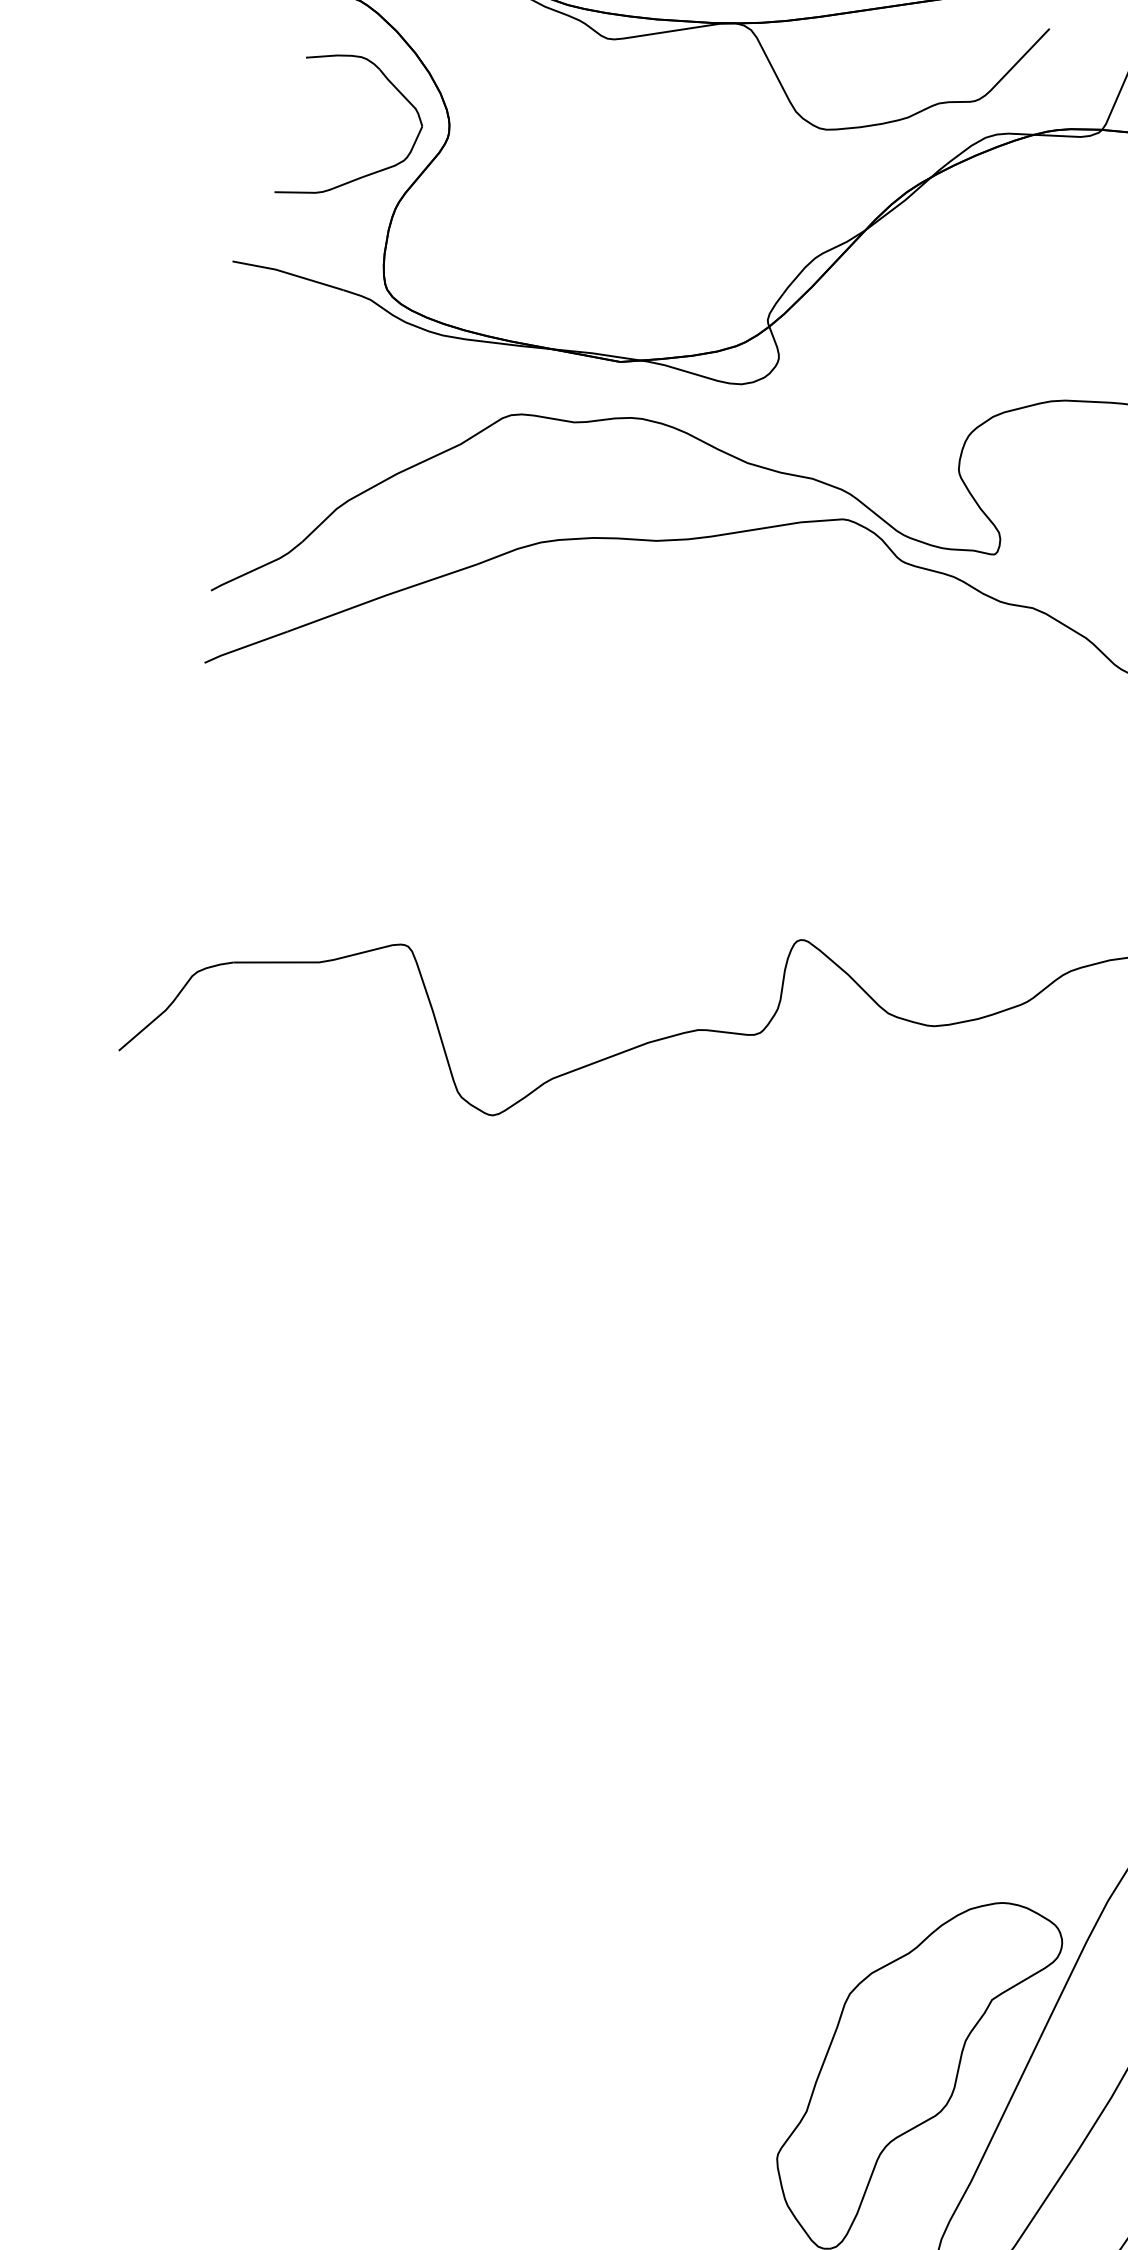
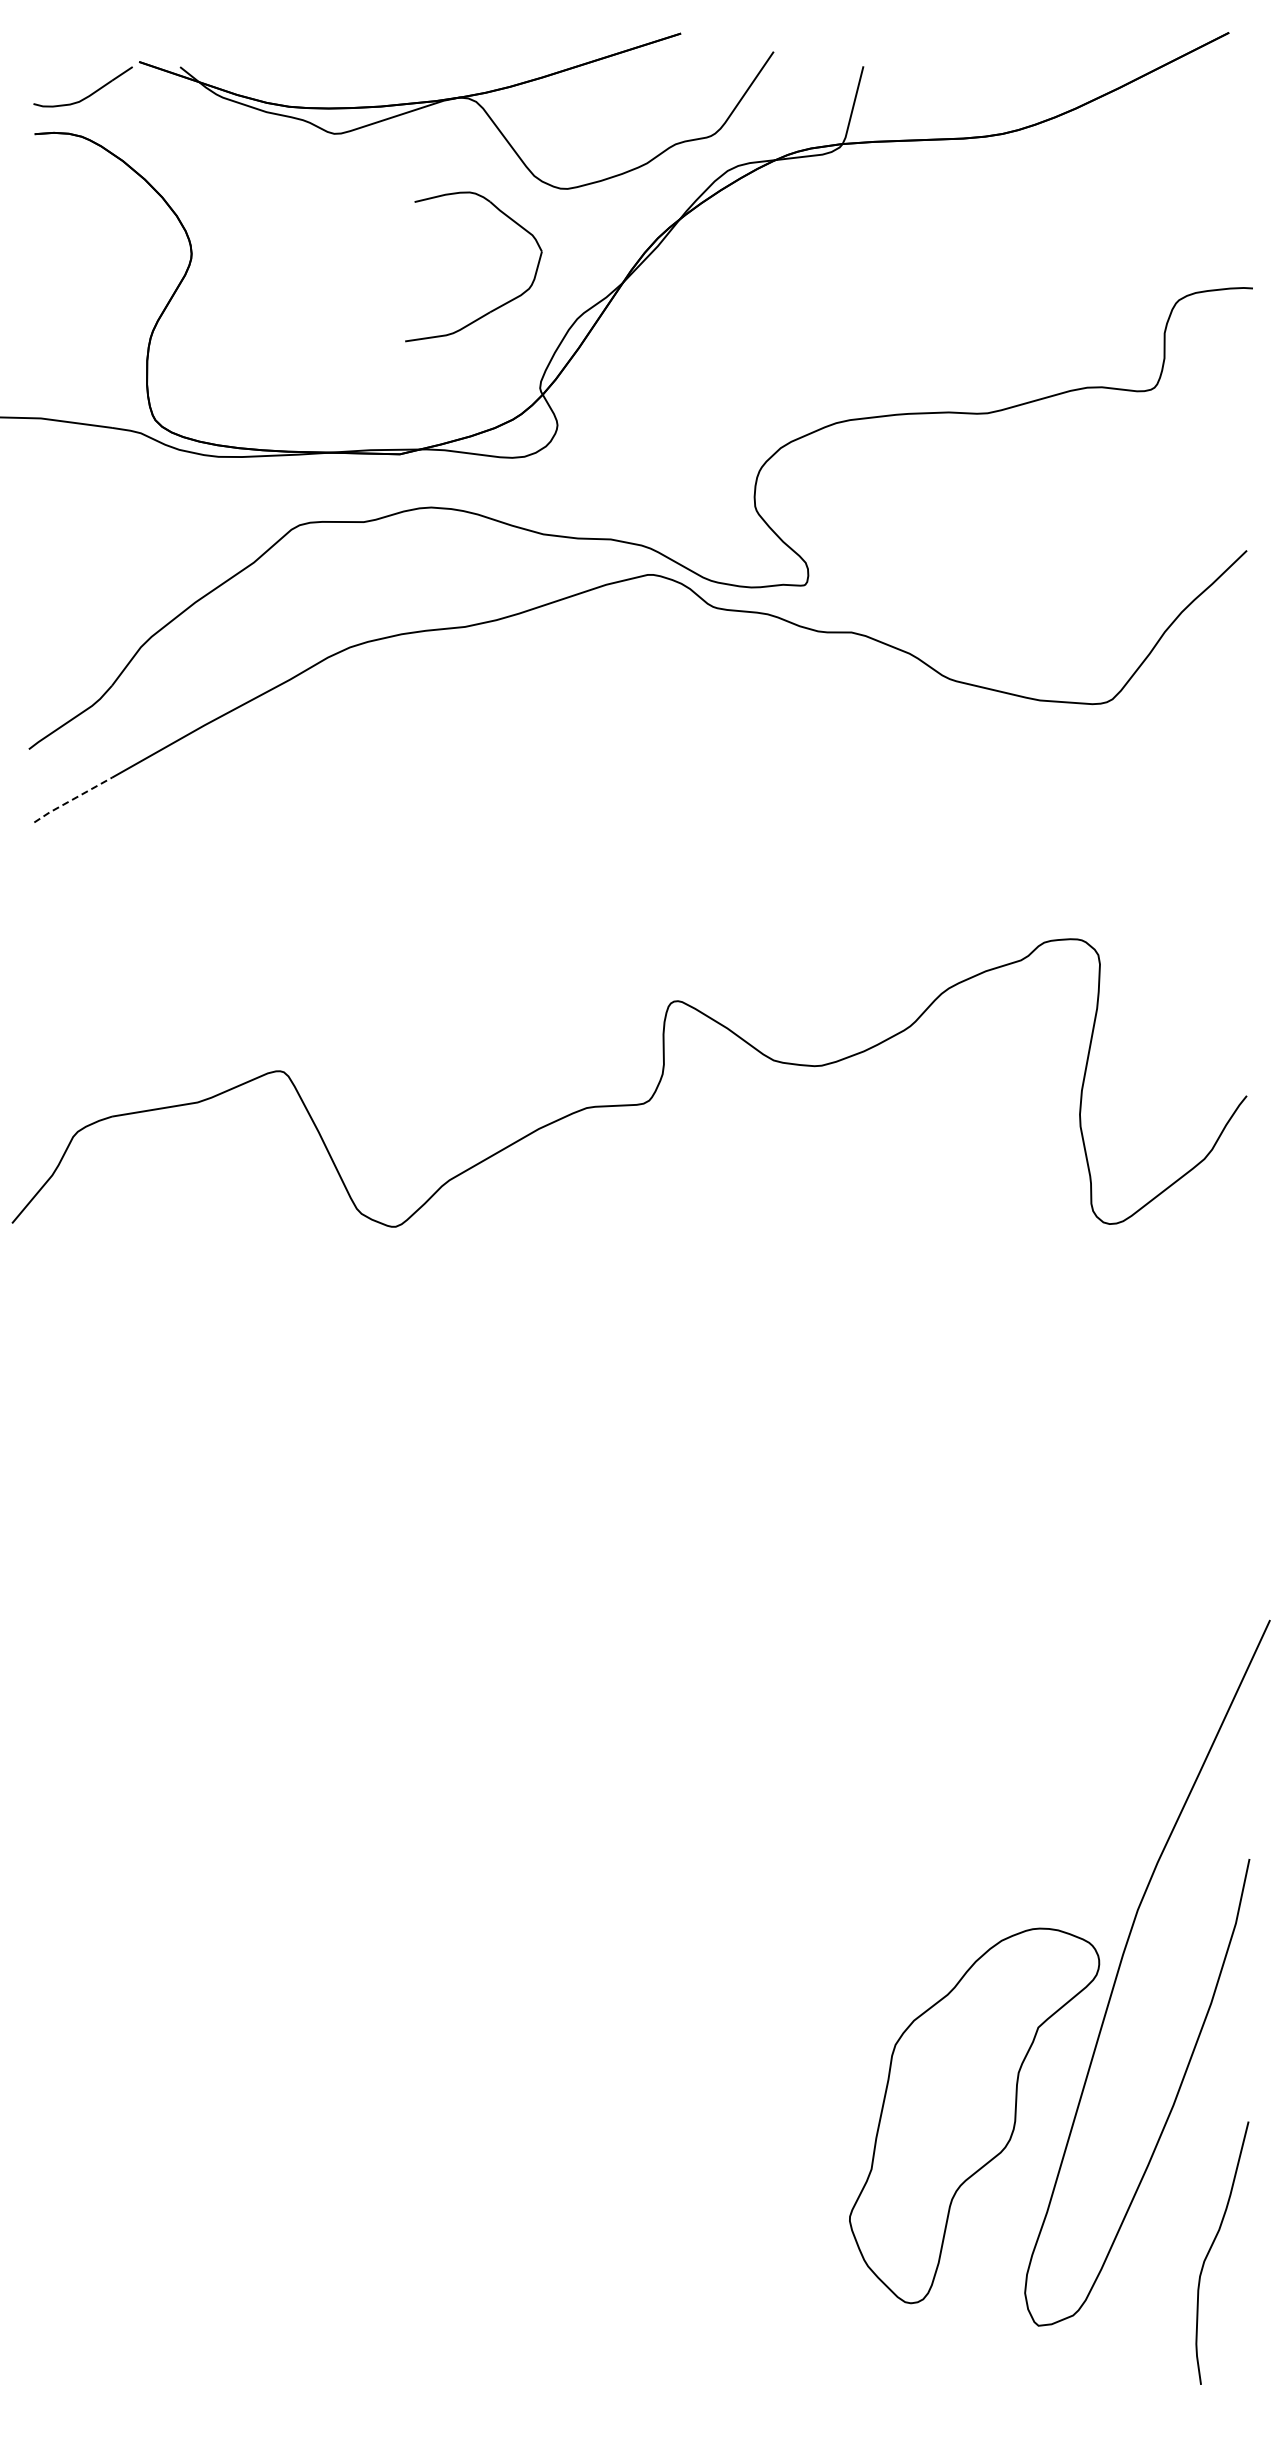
part: (366, 174) -> (494, 308), moved
line: (245, 646) -> (72, 799), solid -> dashed

